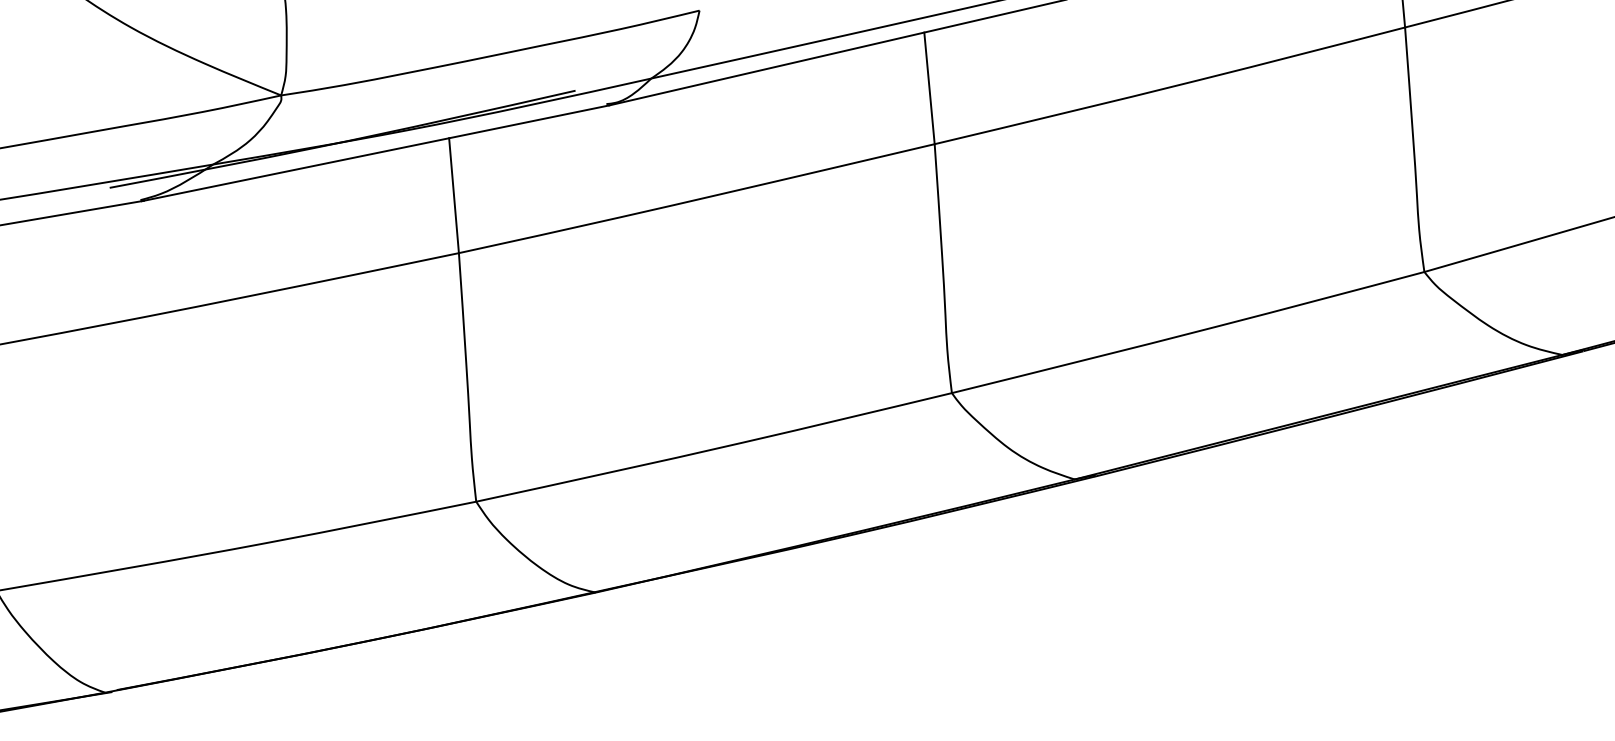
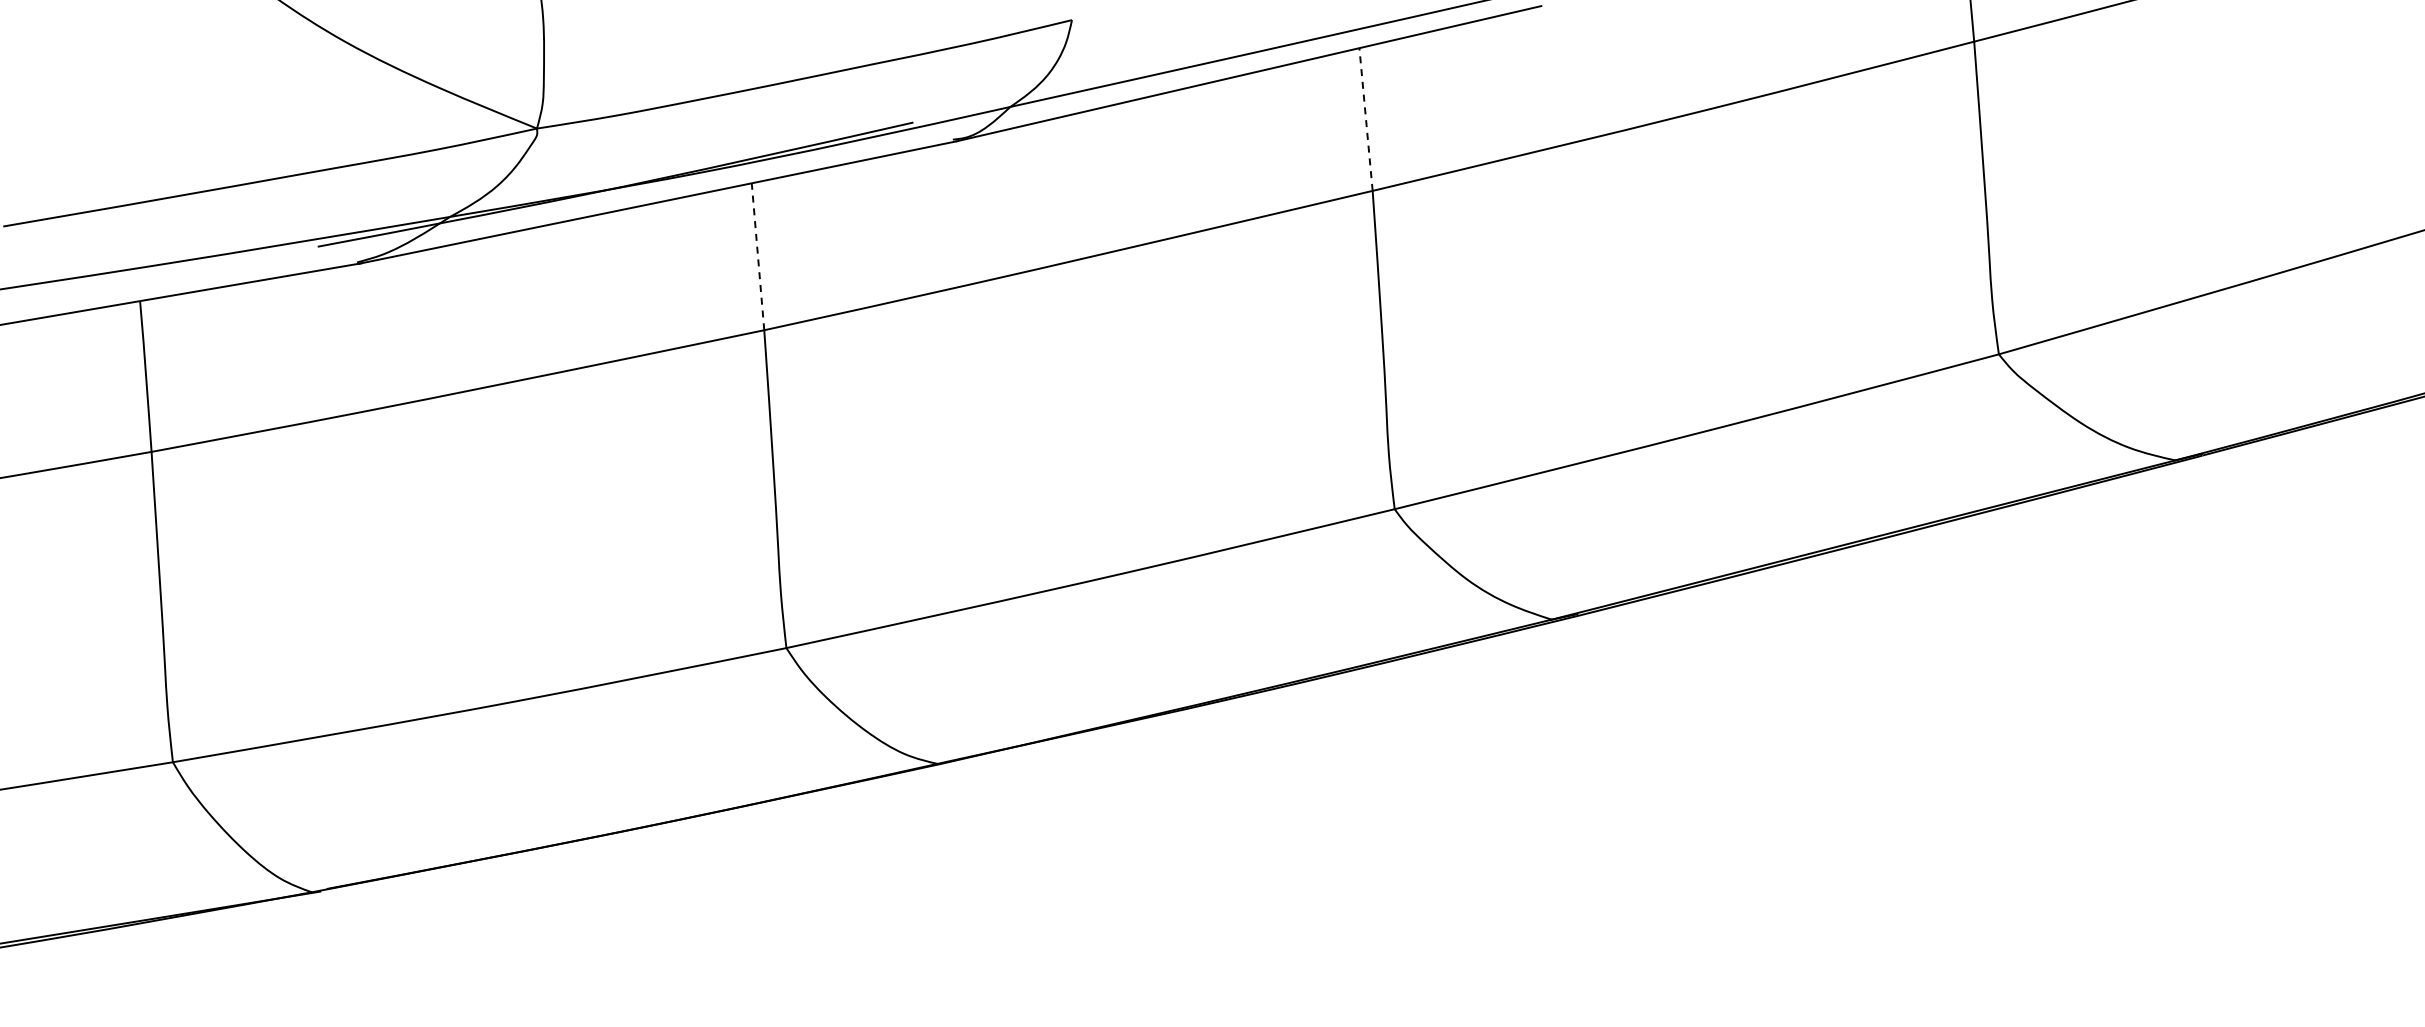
line: (929, 88) -> (1366, 119), solid -> dashed
line: (454, 195) -> (758, 256), solid -> dashed

